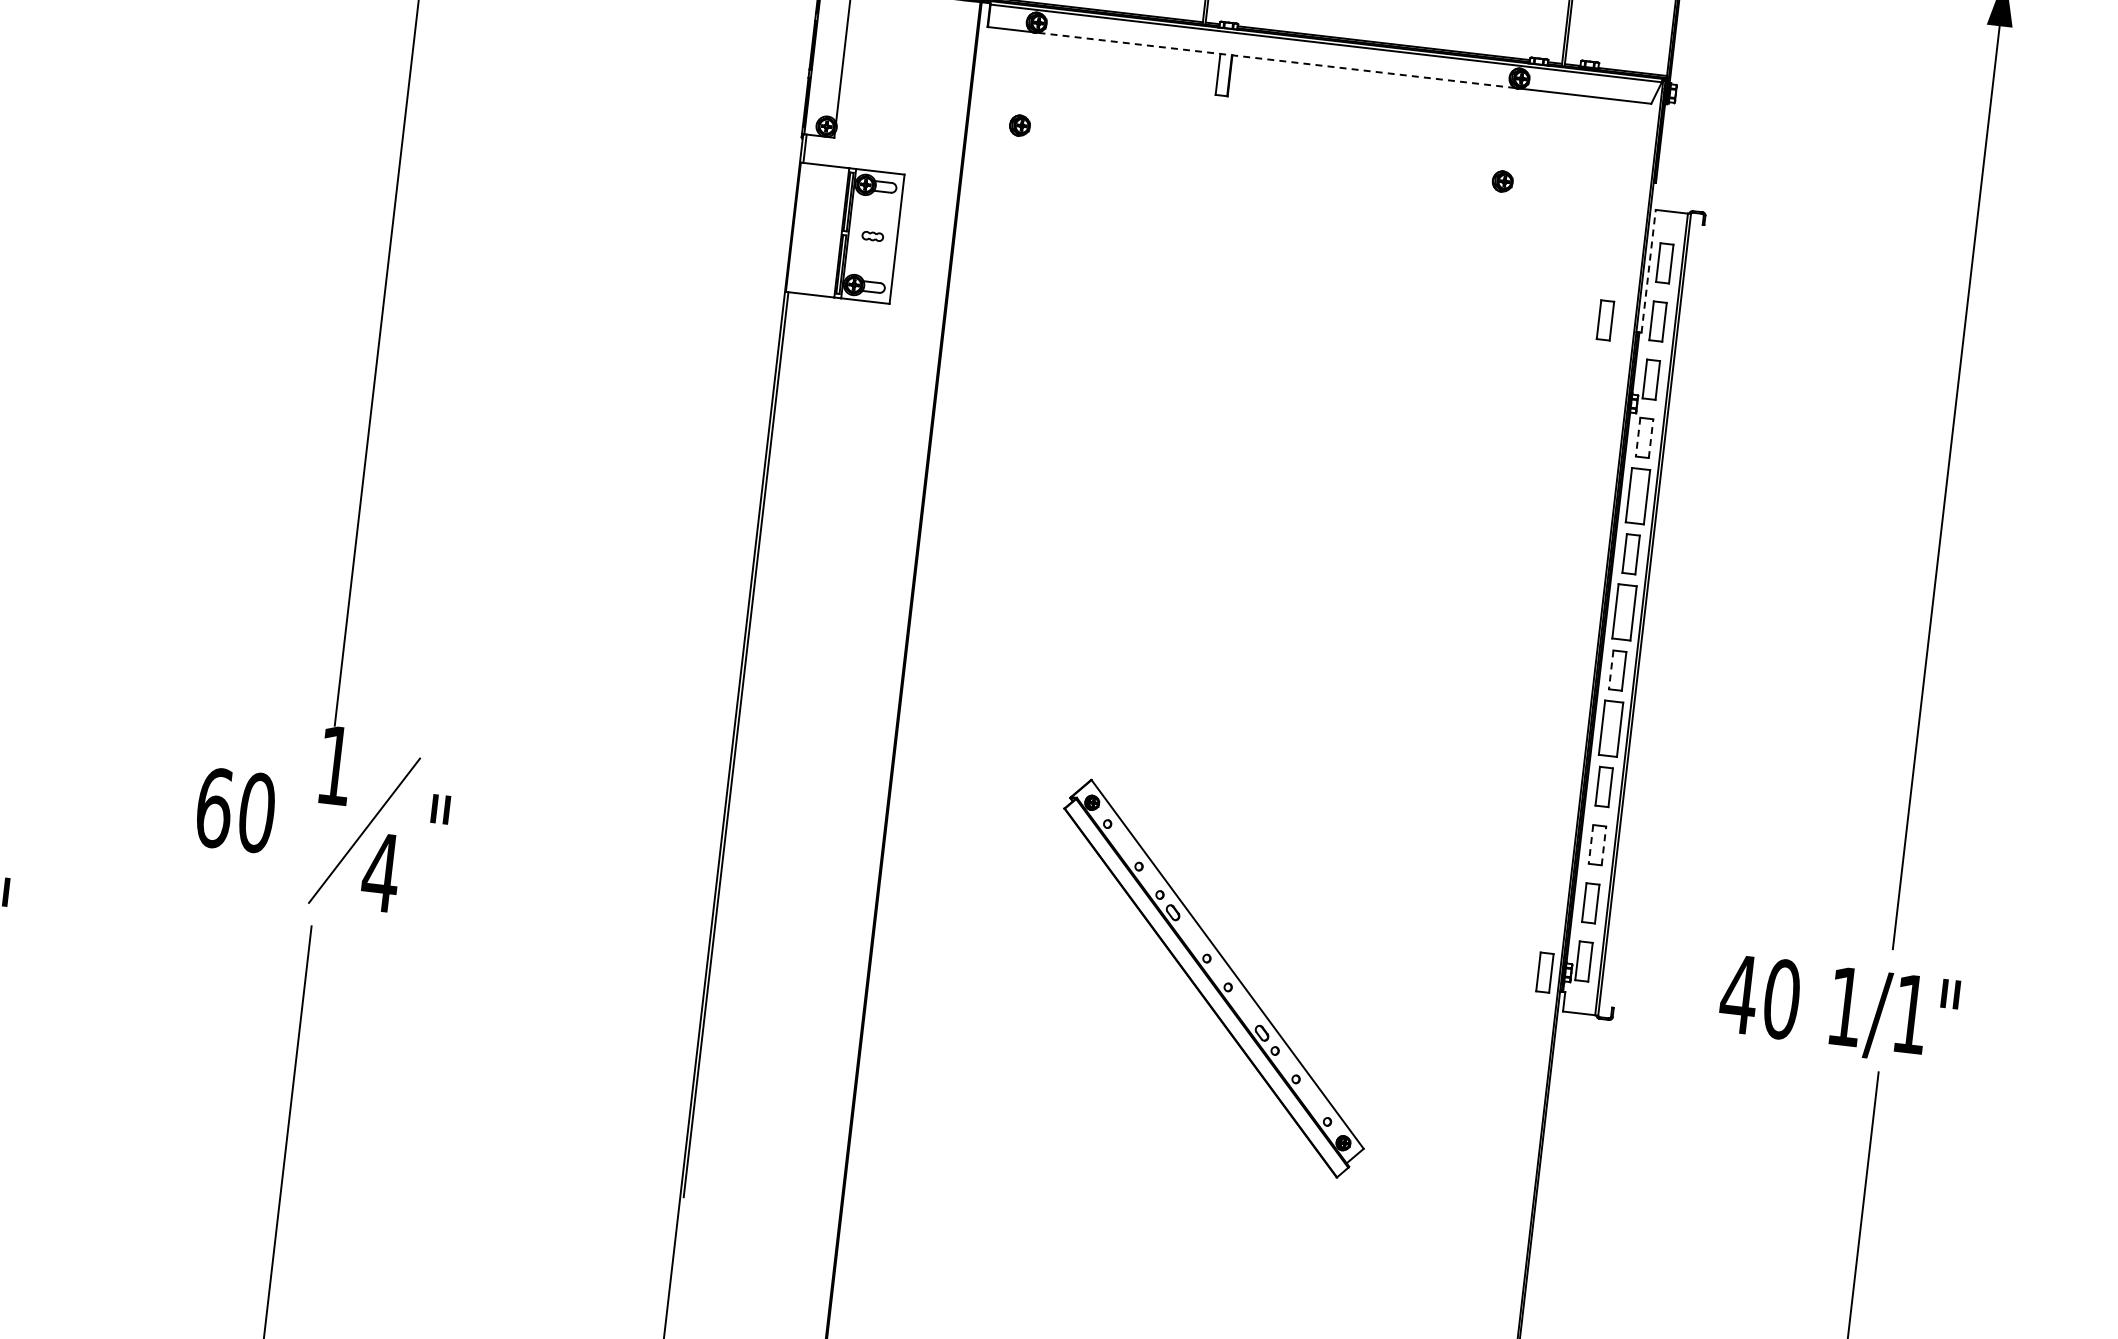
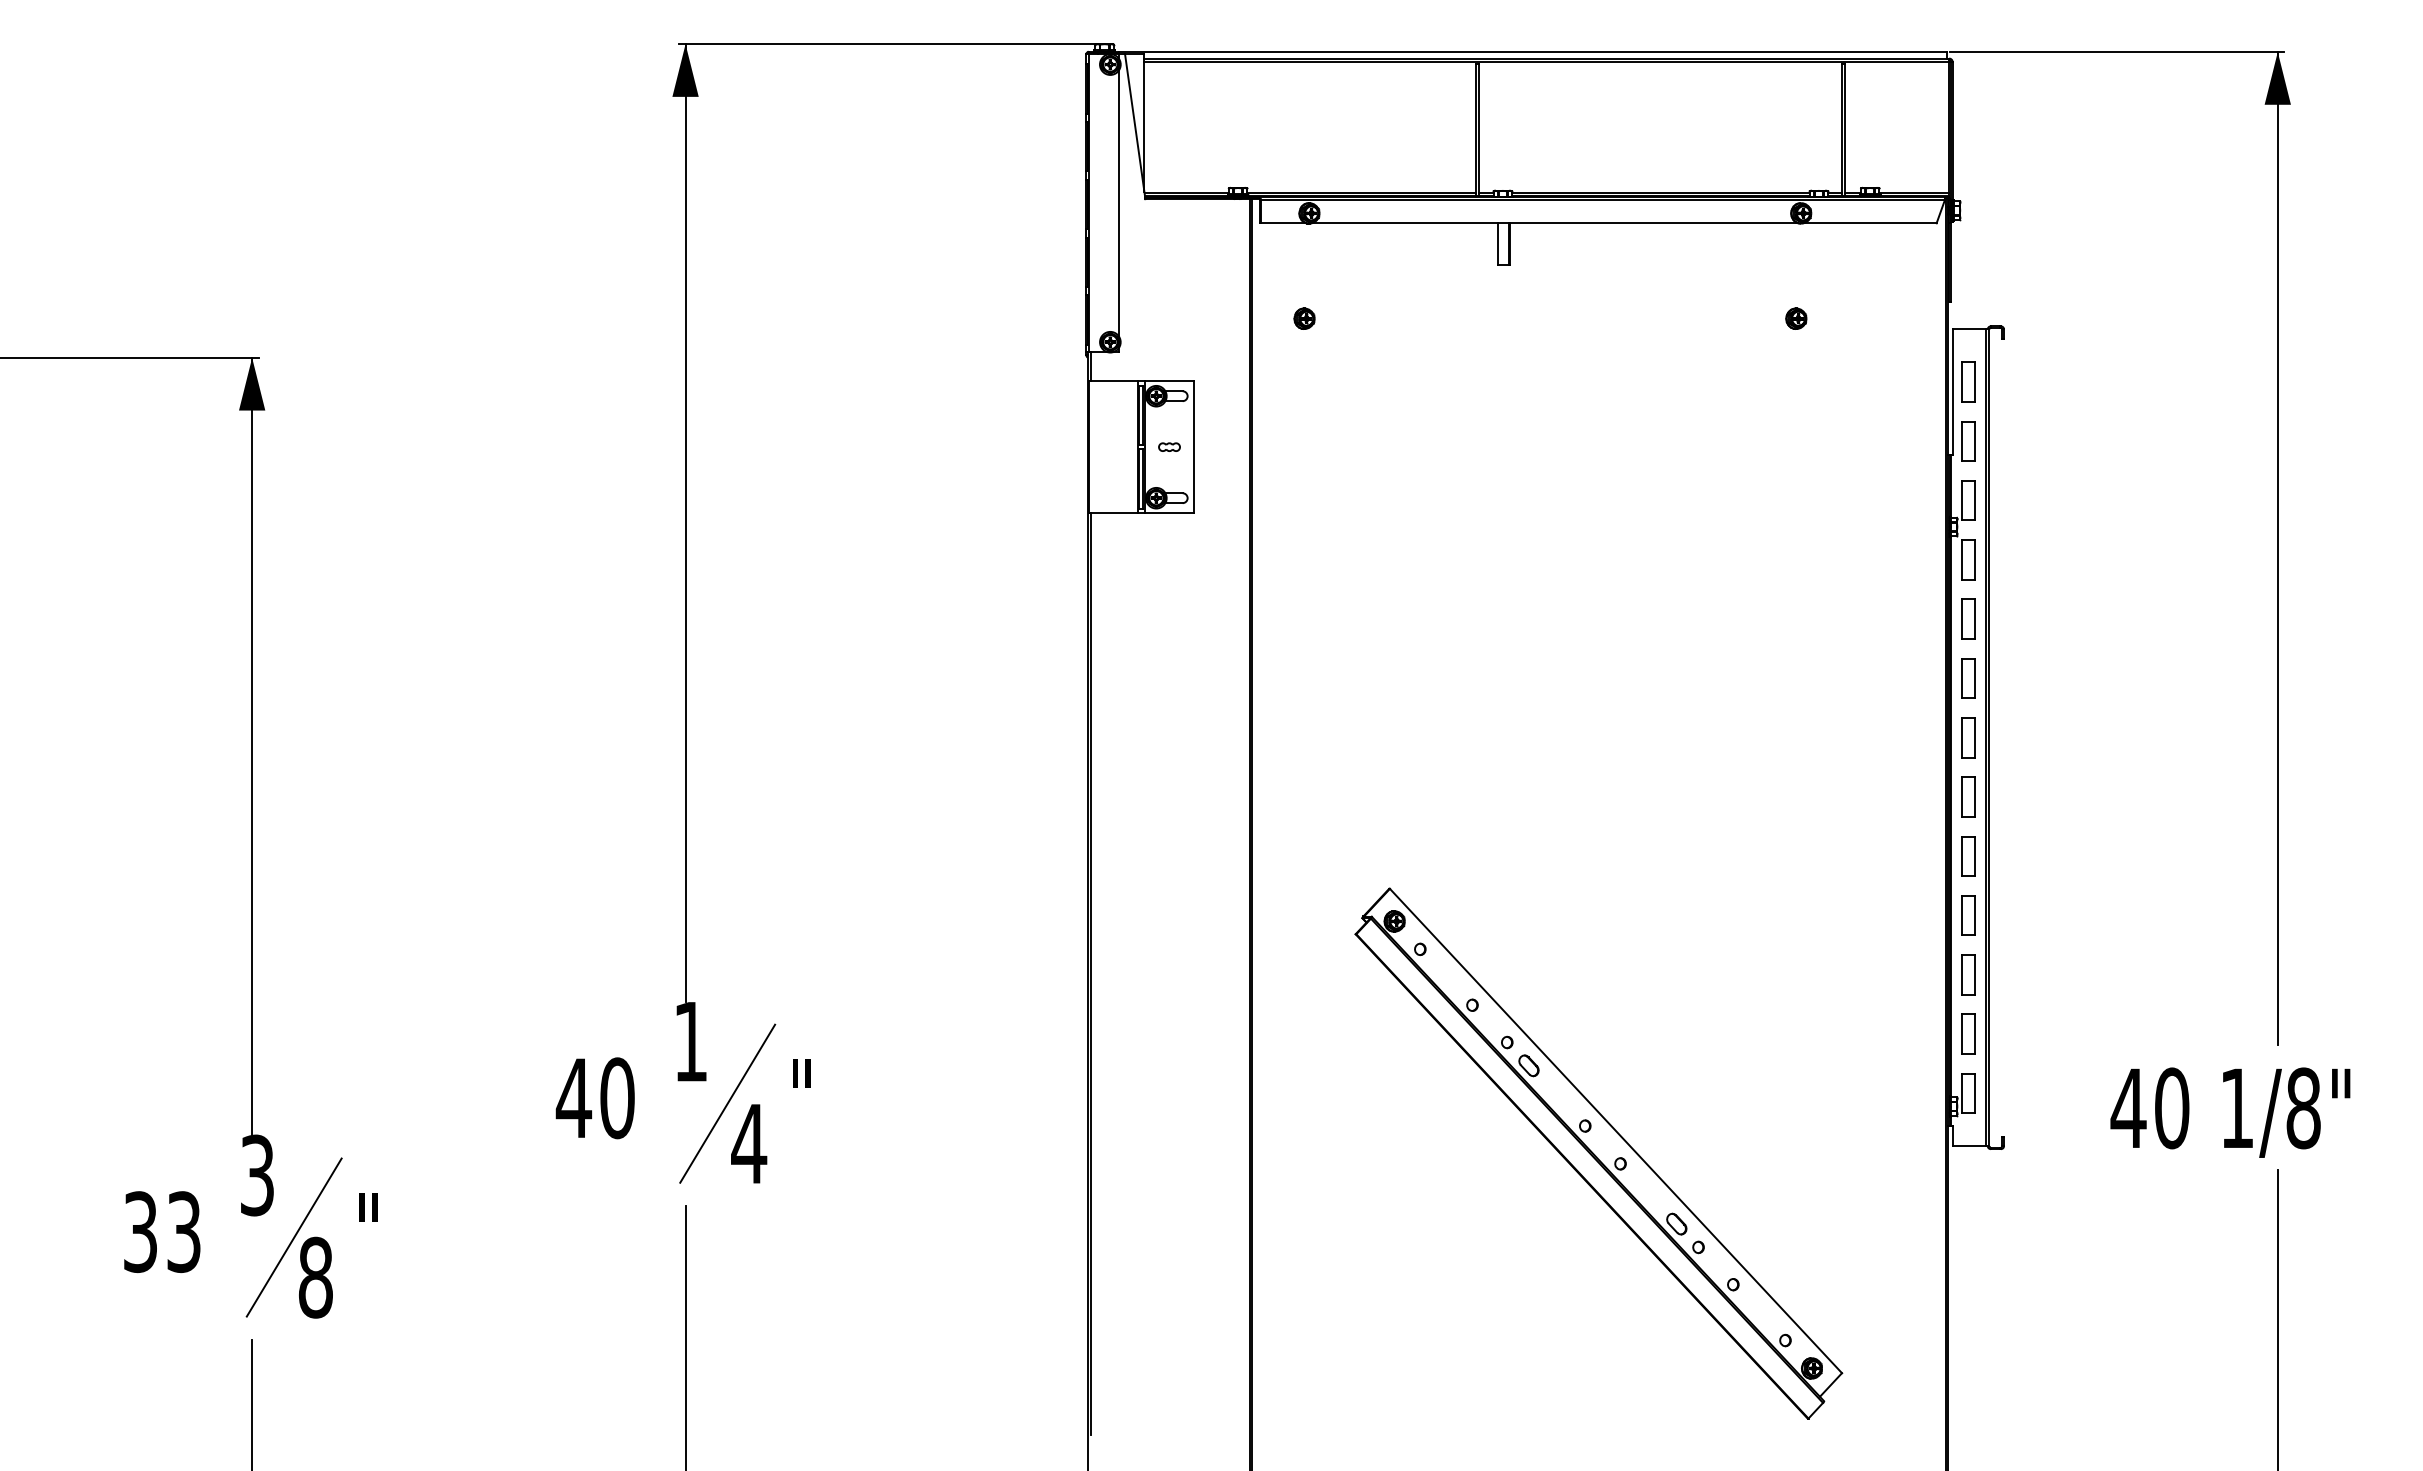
line: (1277, 60) -> (1555, 223), dashed -> solid
line: (1648, 271) -> (1953, 392), dashed -> solid
part: (1605, 320) -> (1915, 446), removed
line: (1638, 436) -> (1962, 559), dashed -> solid
line: (1651, 438) -> (1975, 559), dashed -> solid
part: (1637, 495) -> (1968, 618), size x0.71
part: (1624, 612) -> (1968, 737), size x0.71
line: (1611, 670) -> (1962, 797), dashed -> solid
part: (1610, 728) -> (1968, 856), size x0.71
text: (213, 808) -> (573, 1098), 60 -> 40
line: (1591, 844) -> (1962, 974), dashed -> solid
line: (1604, 845) -> (1975, 974), dashed -> solid
part: (1544, 972) -> (1930, 1108), removed
part: (1213, 978) -> (1598, 1153), size x1.43
text: (1910, 1014) -> (2303, 1108), 1/1" -> 1/8"

